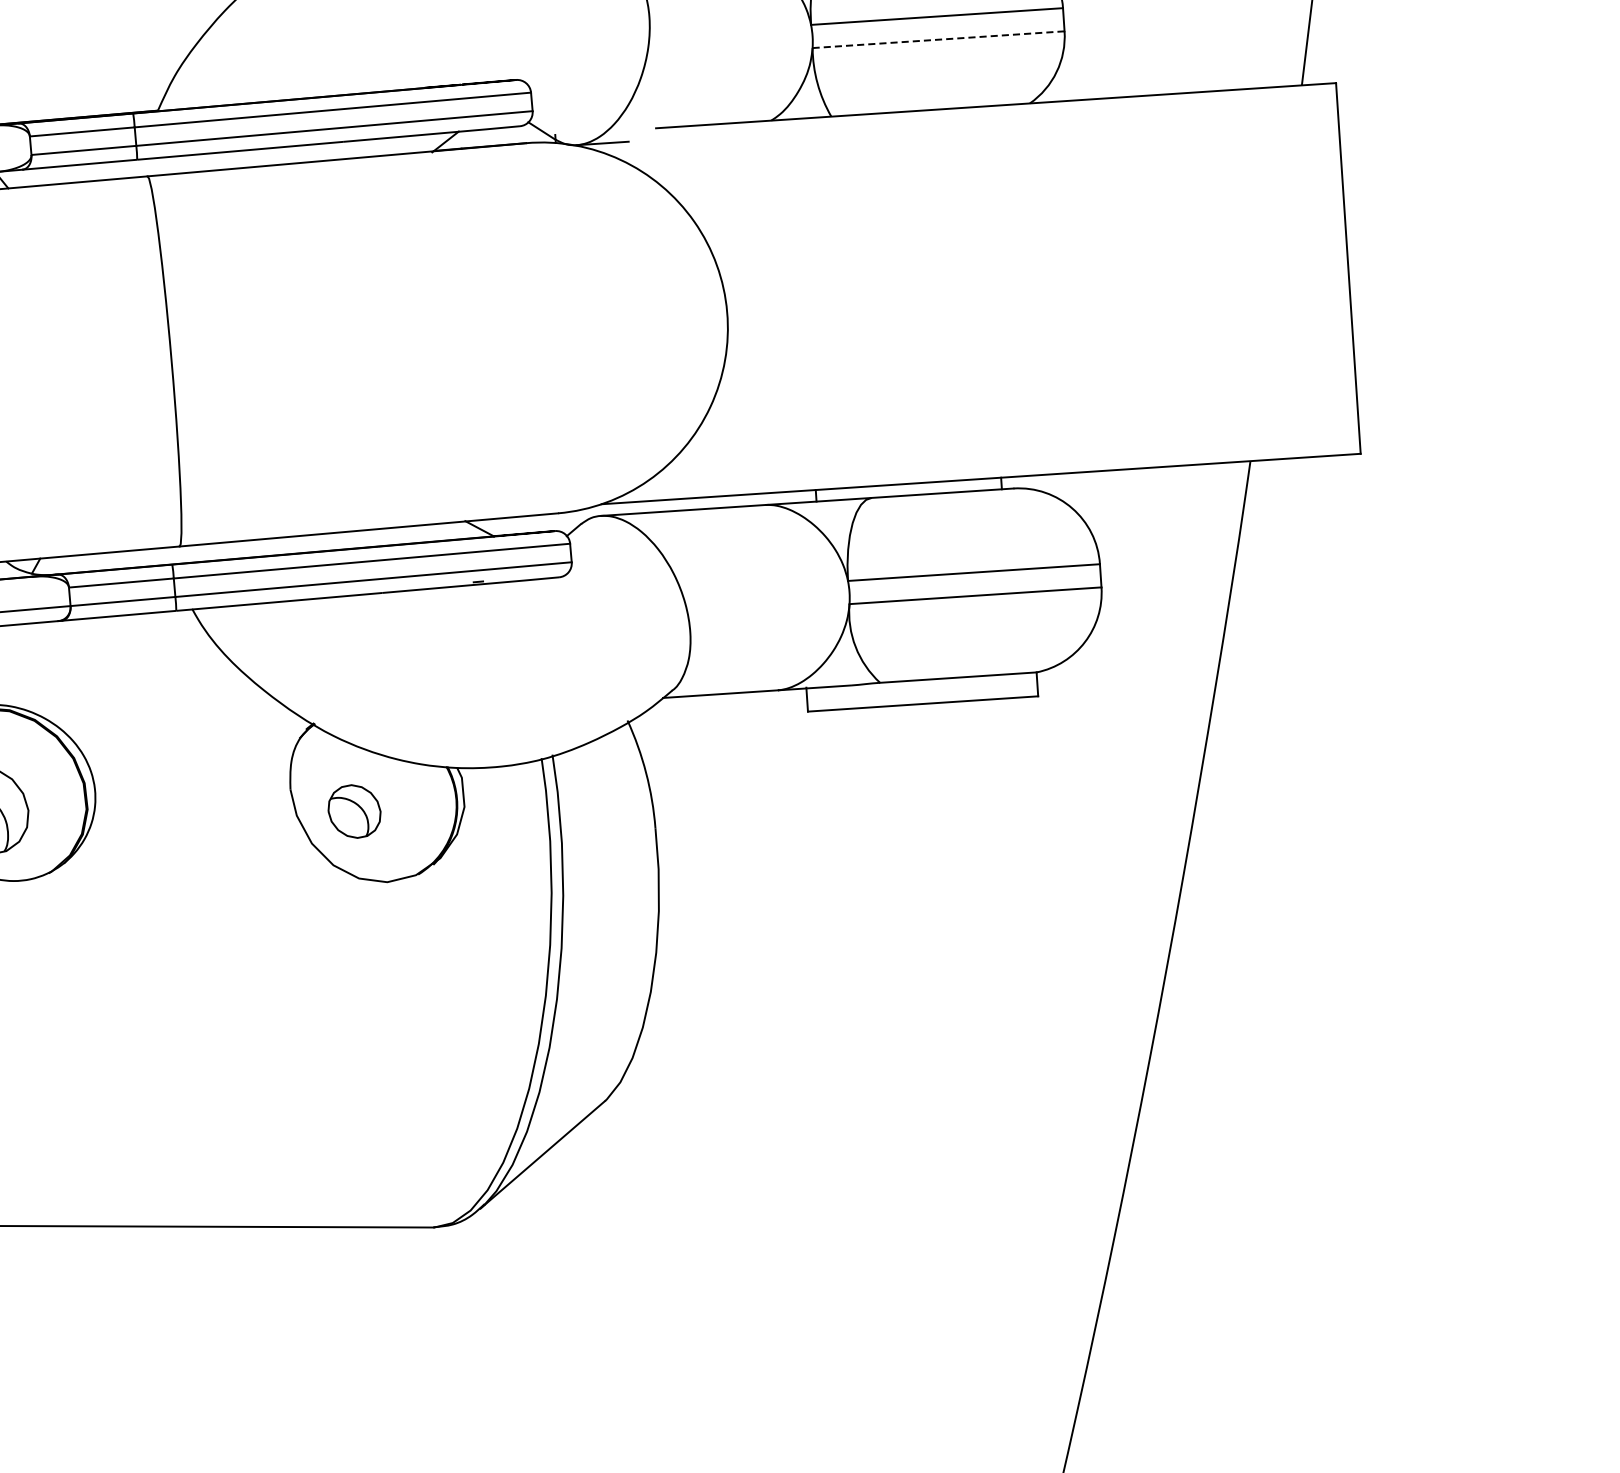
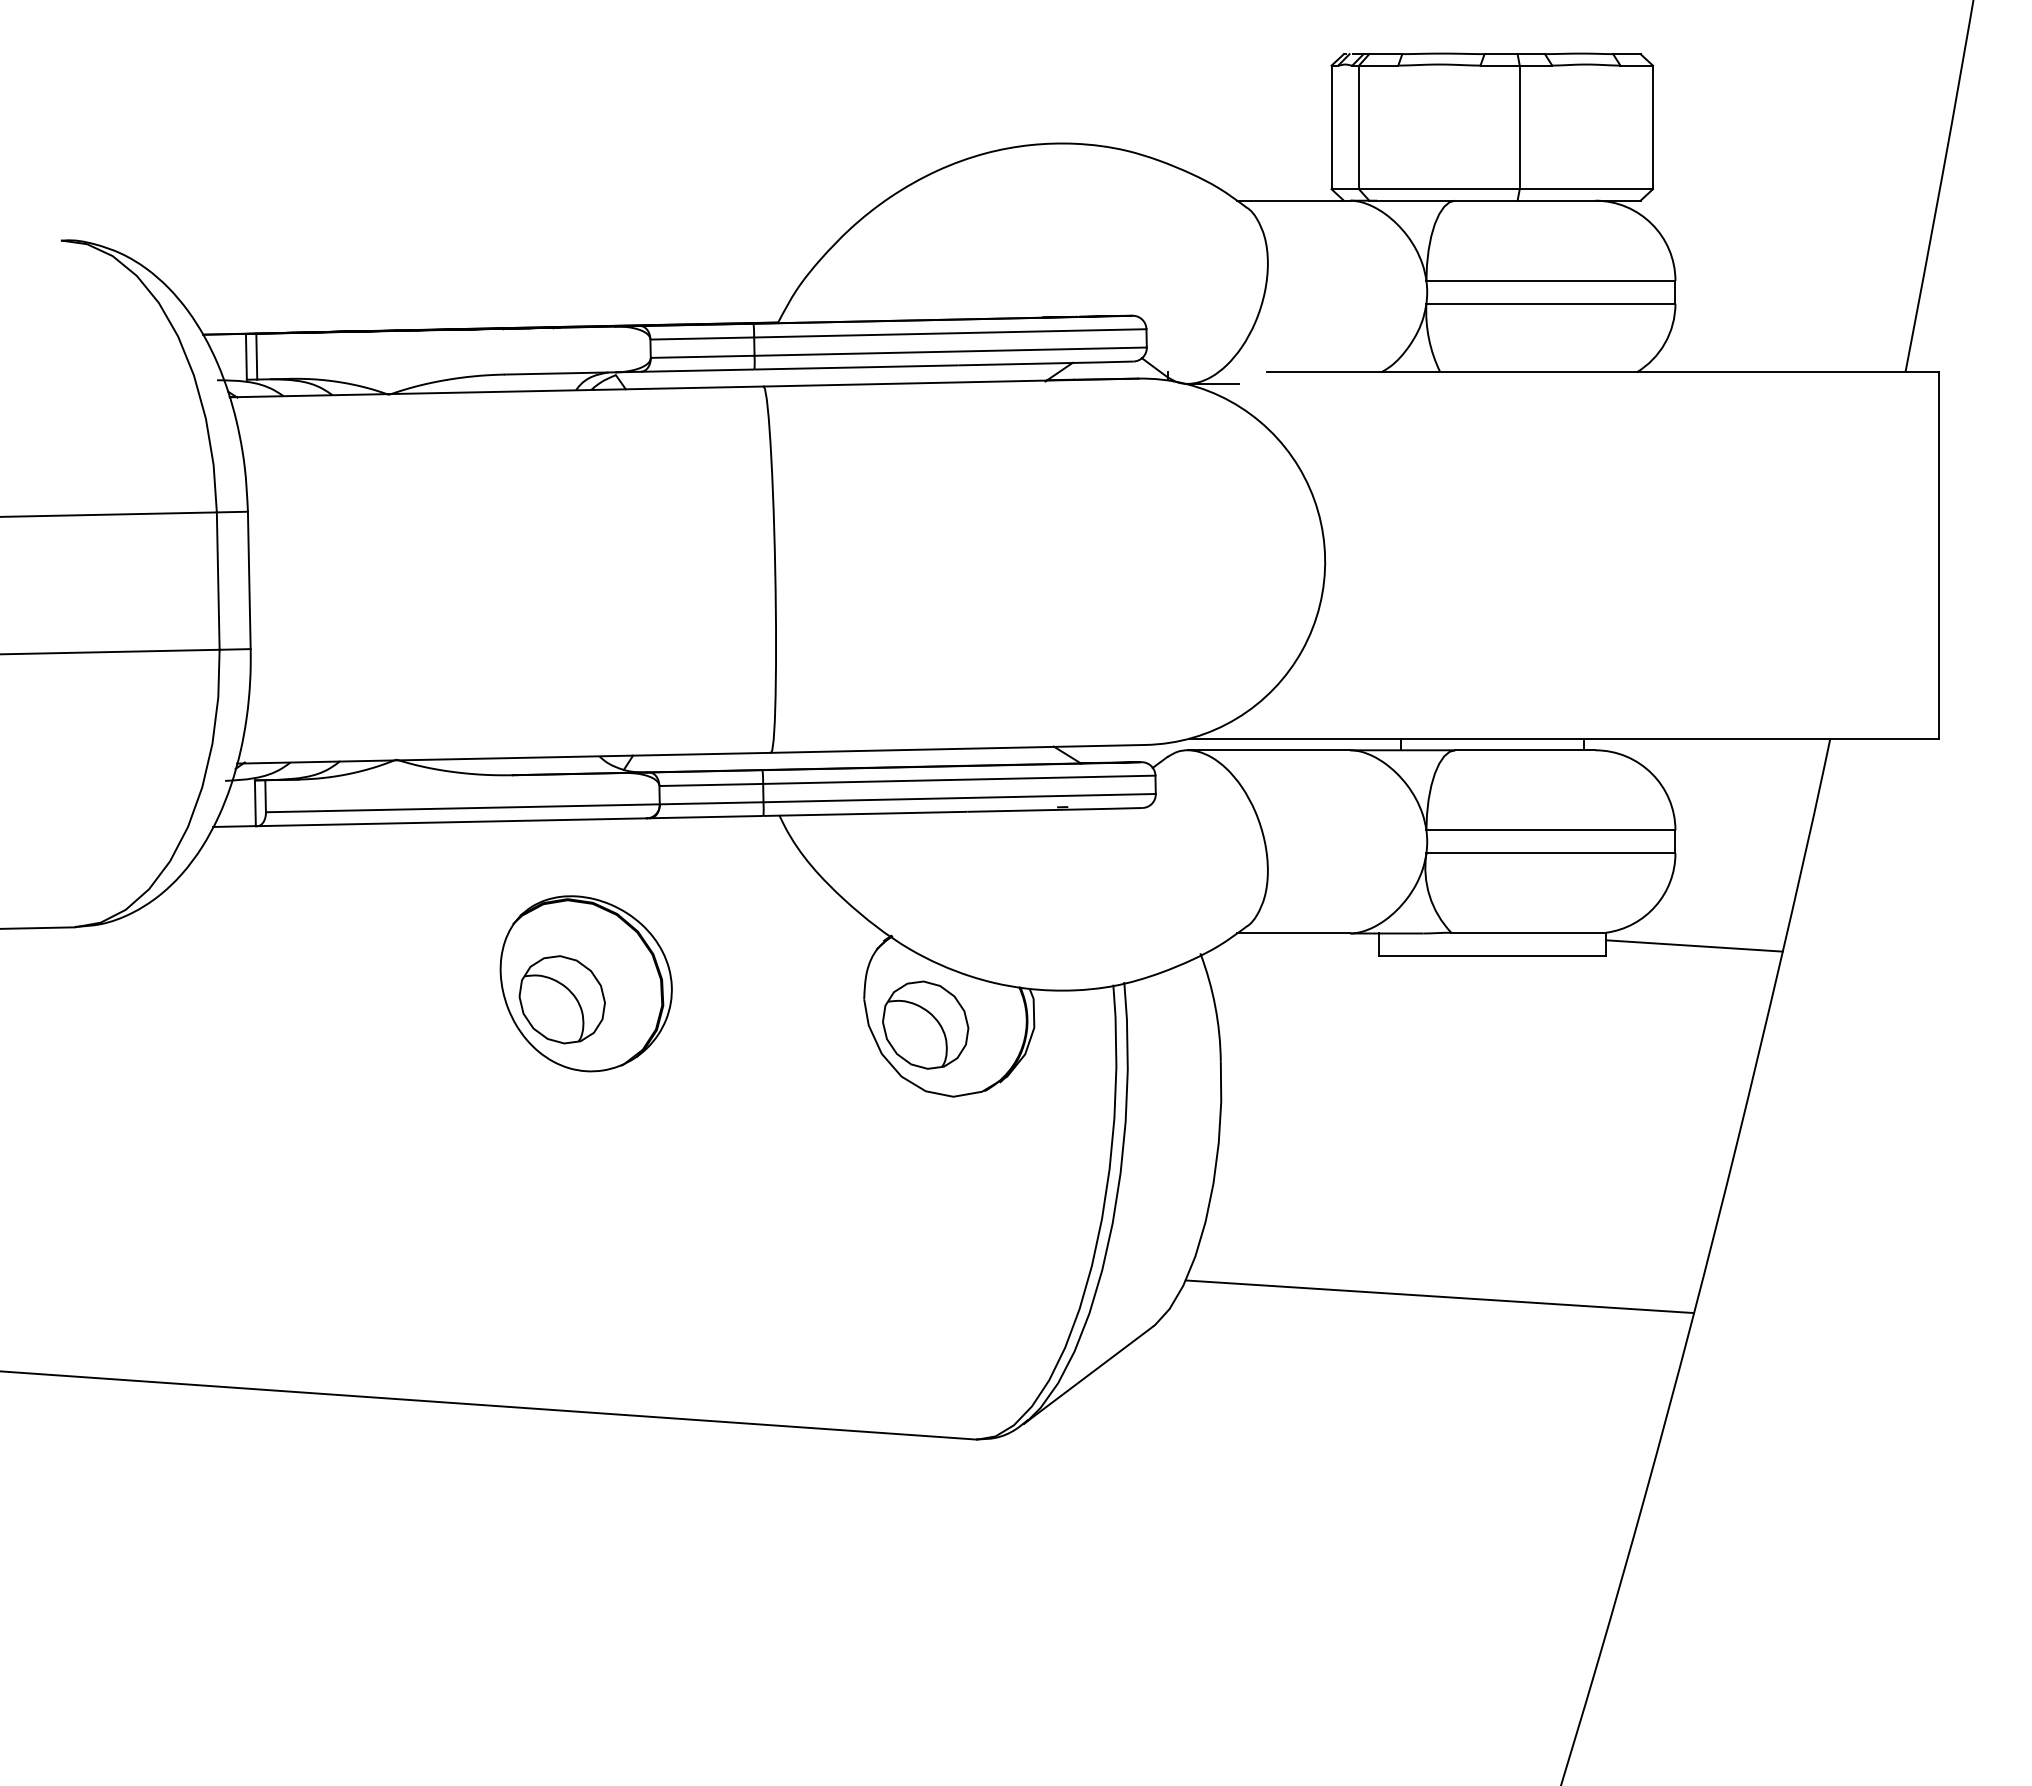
line: (938, 39) -> (1550, 303), dashed -> solid
line: (1126, 679) -> (1694, 945), added
part: (354, 810) -> (925, 1024), size x1.67
line: (892, 1051) -> (1439, 1296), added

